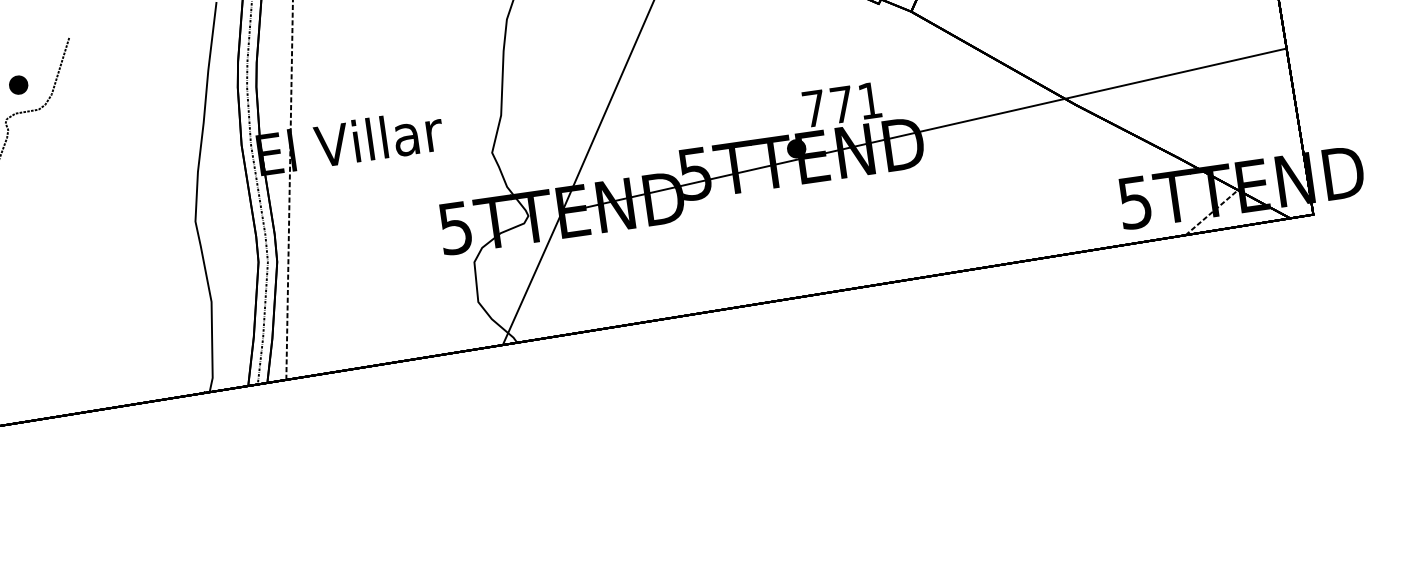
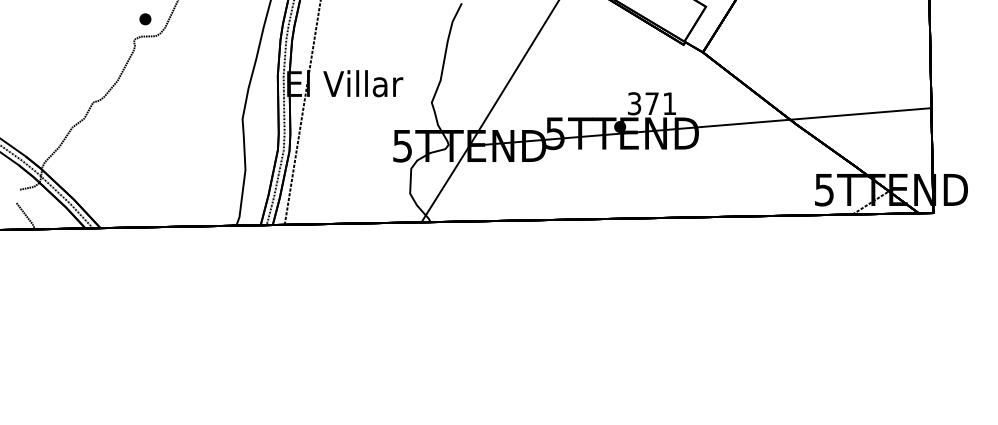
text: (814, 108) -> (634, 103), 771 -> 371

